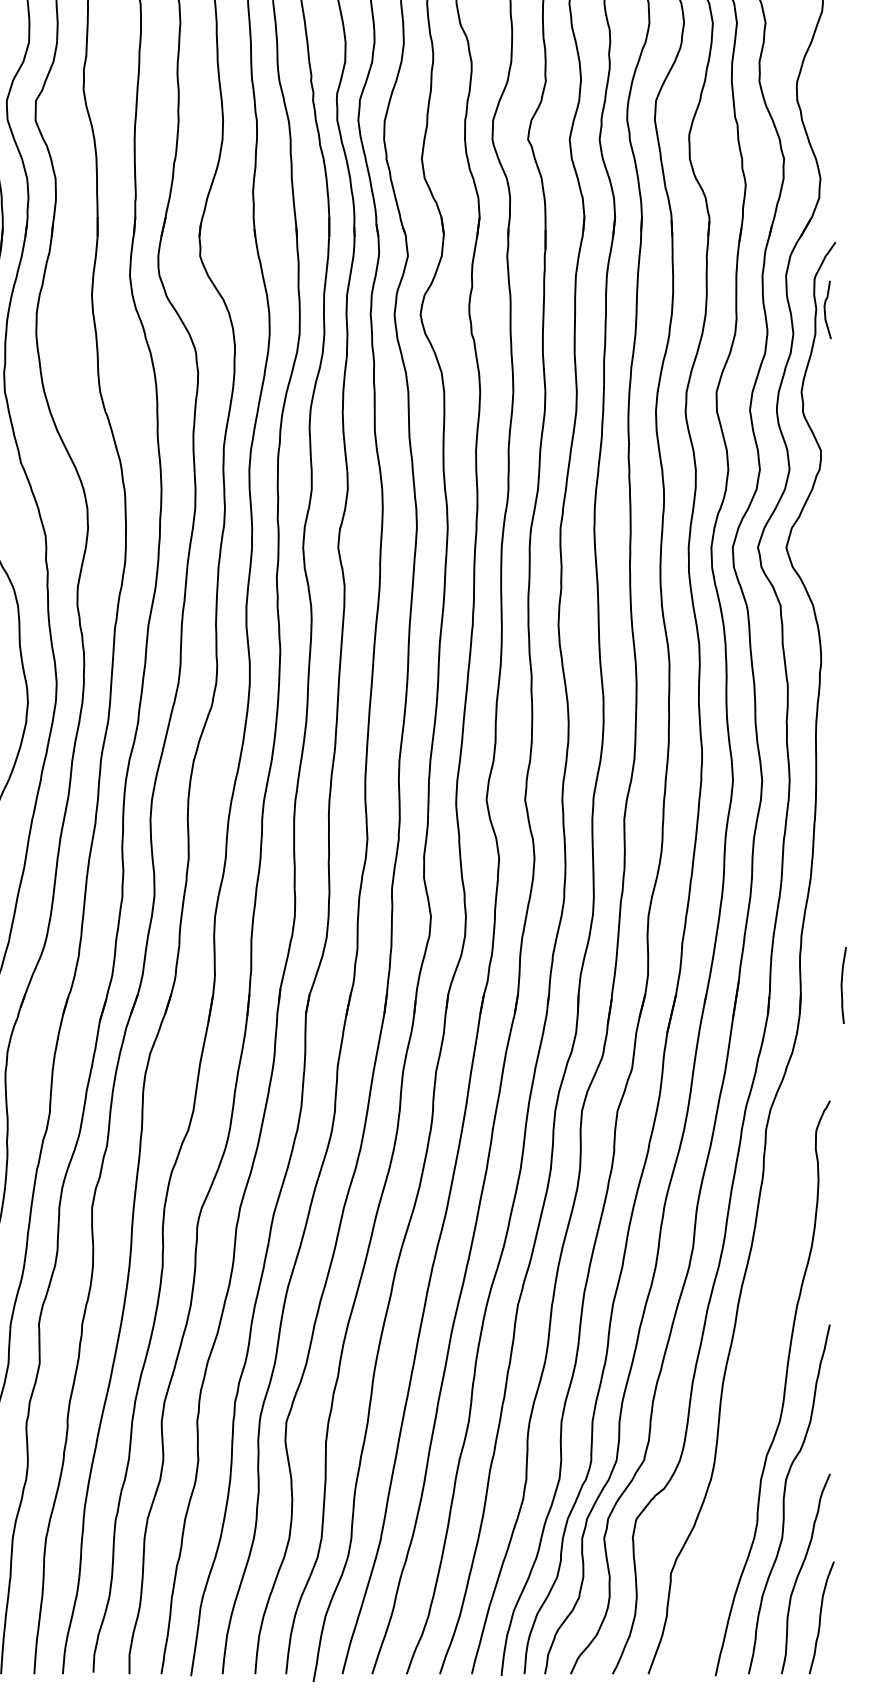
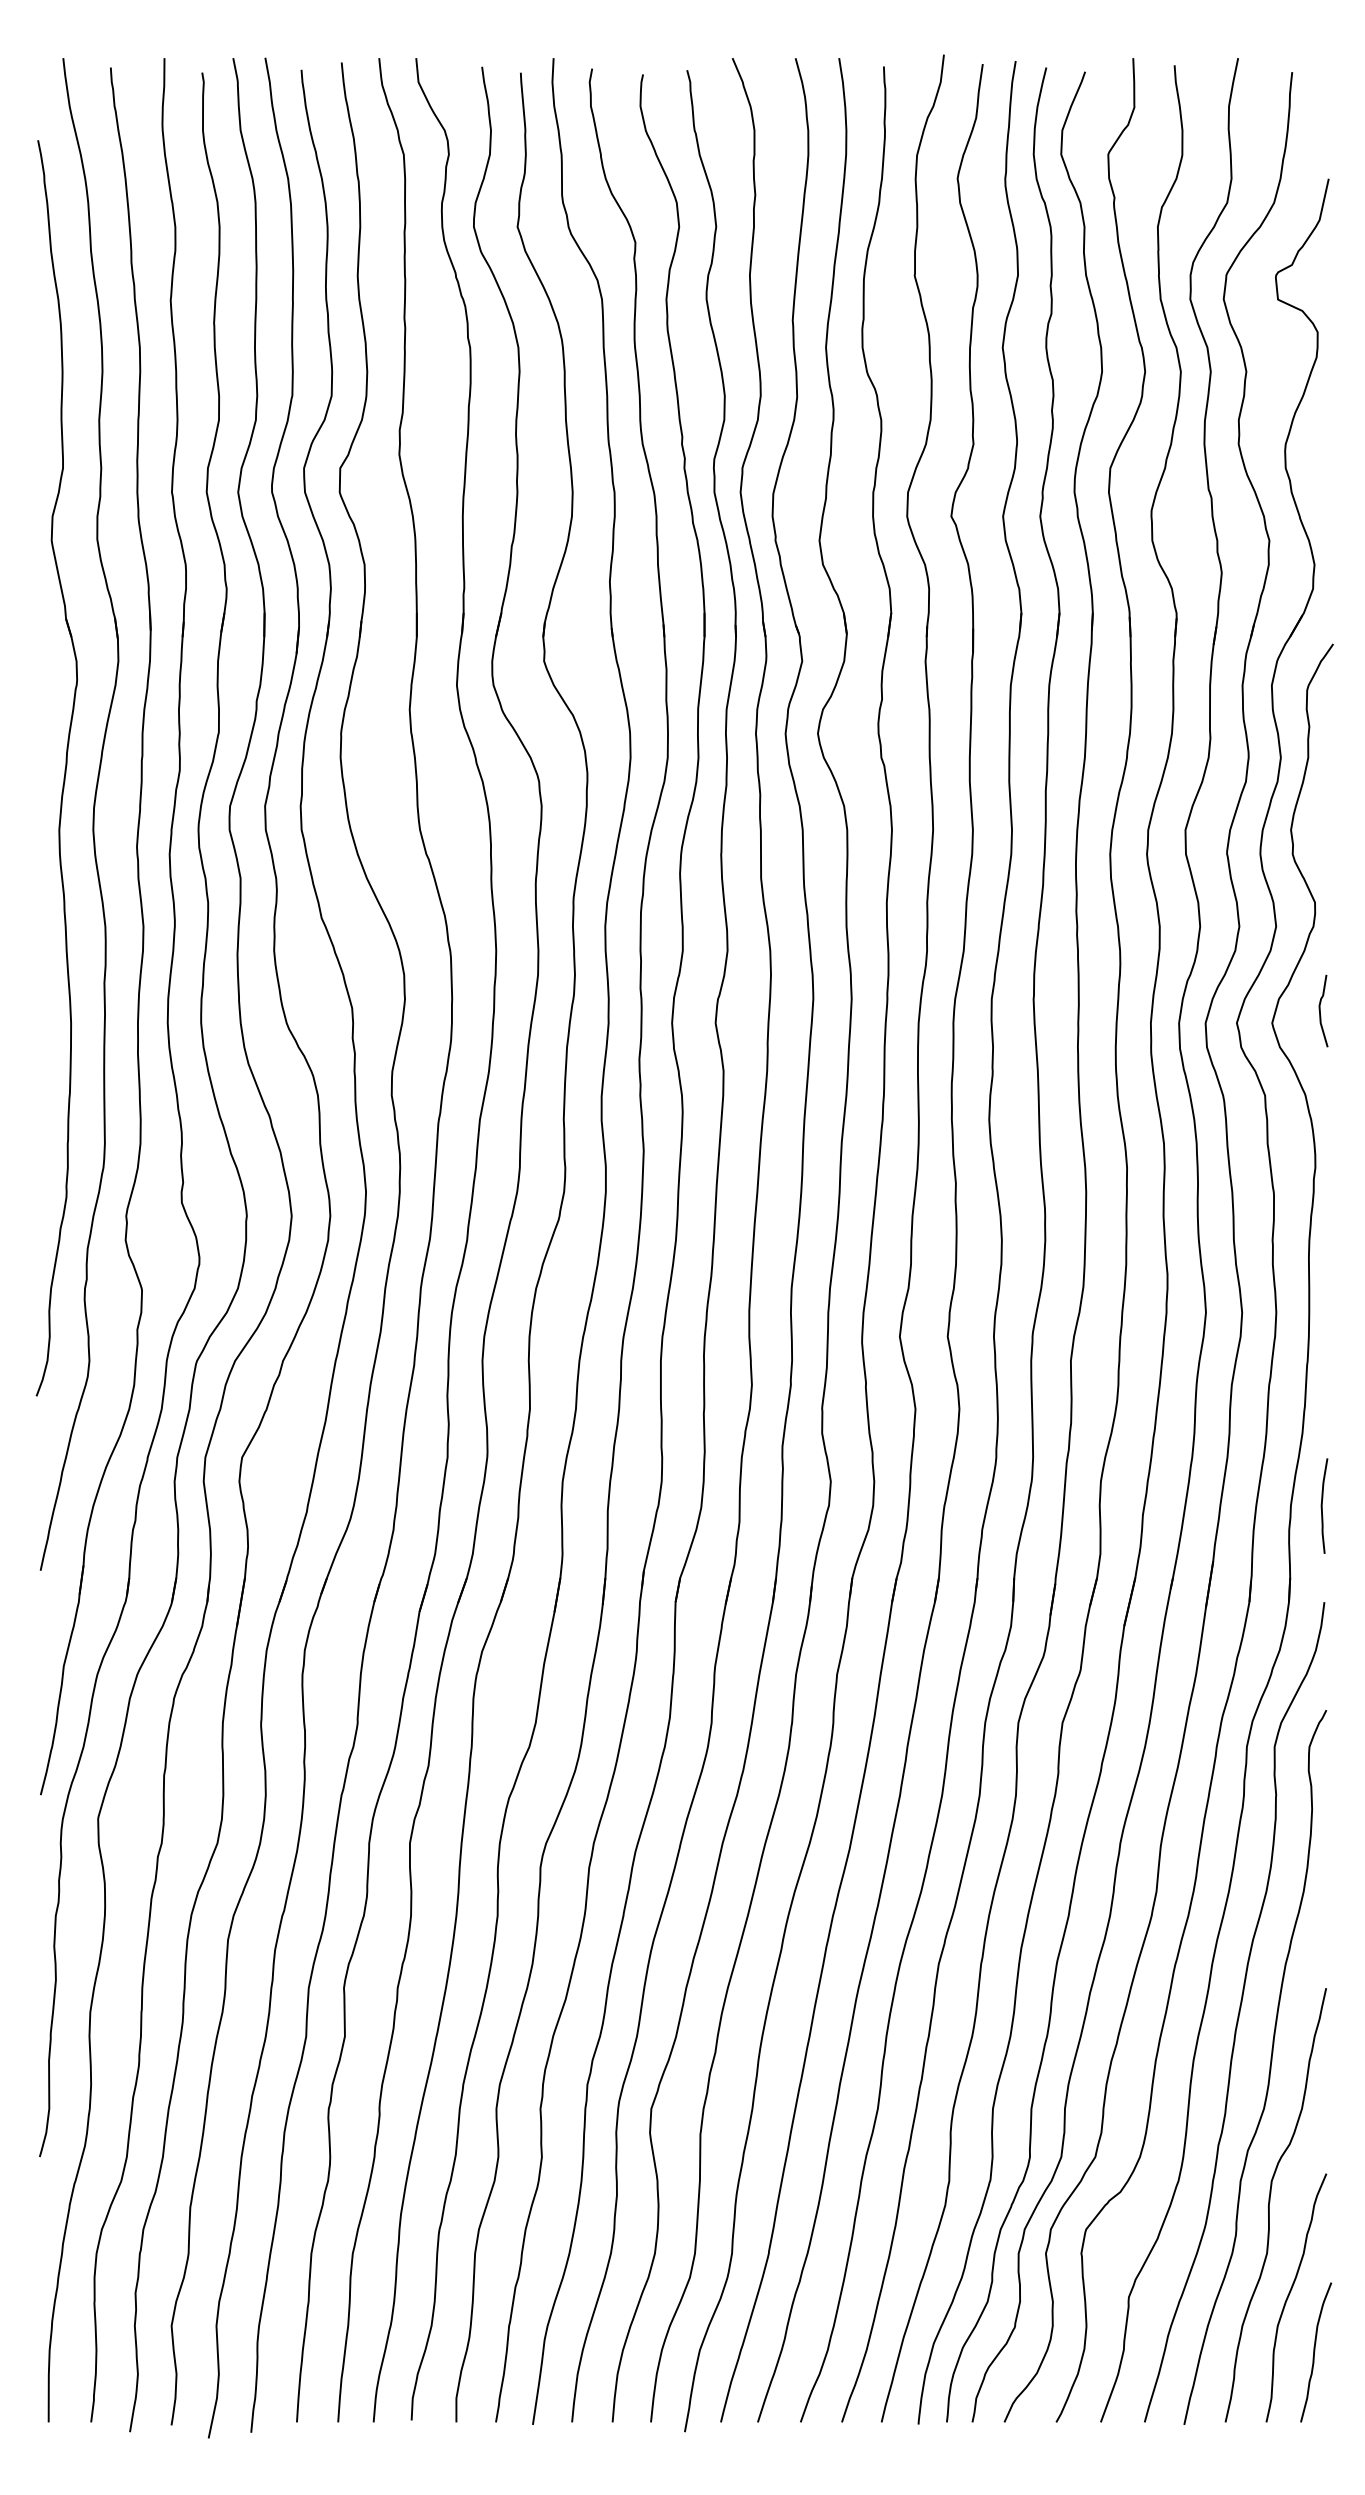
curve: (825, 310) -> (1320, 1011), moved
curve: (842, 985) -> (1322, 1505), moved
curve: (759, 1344) -> (1238, 2012), added

